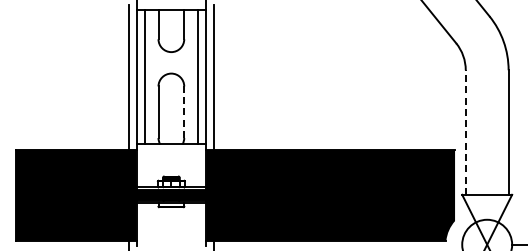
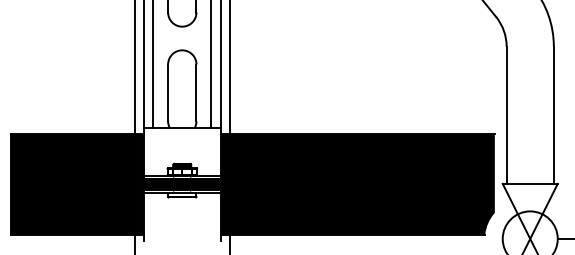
line: (184, 112) -> (196, 93), dashed -> solid
line: (465, 132) -> (506, 115), dashed -> solid

